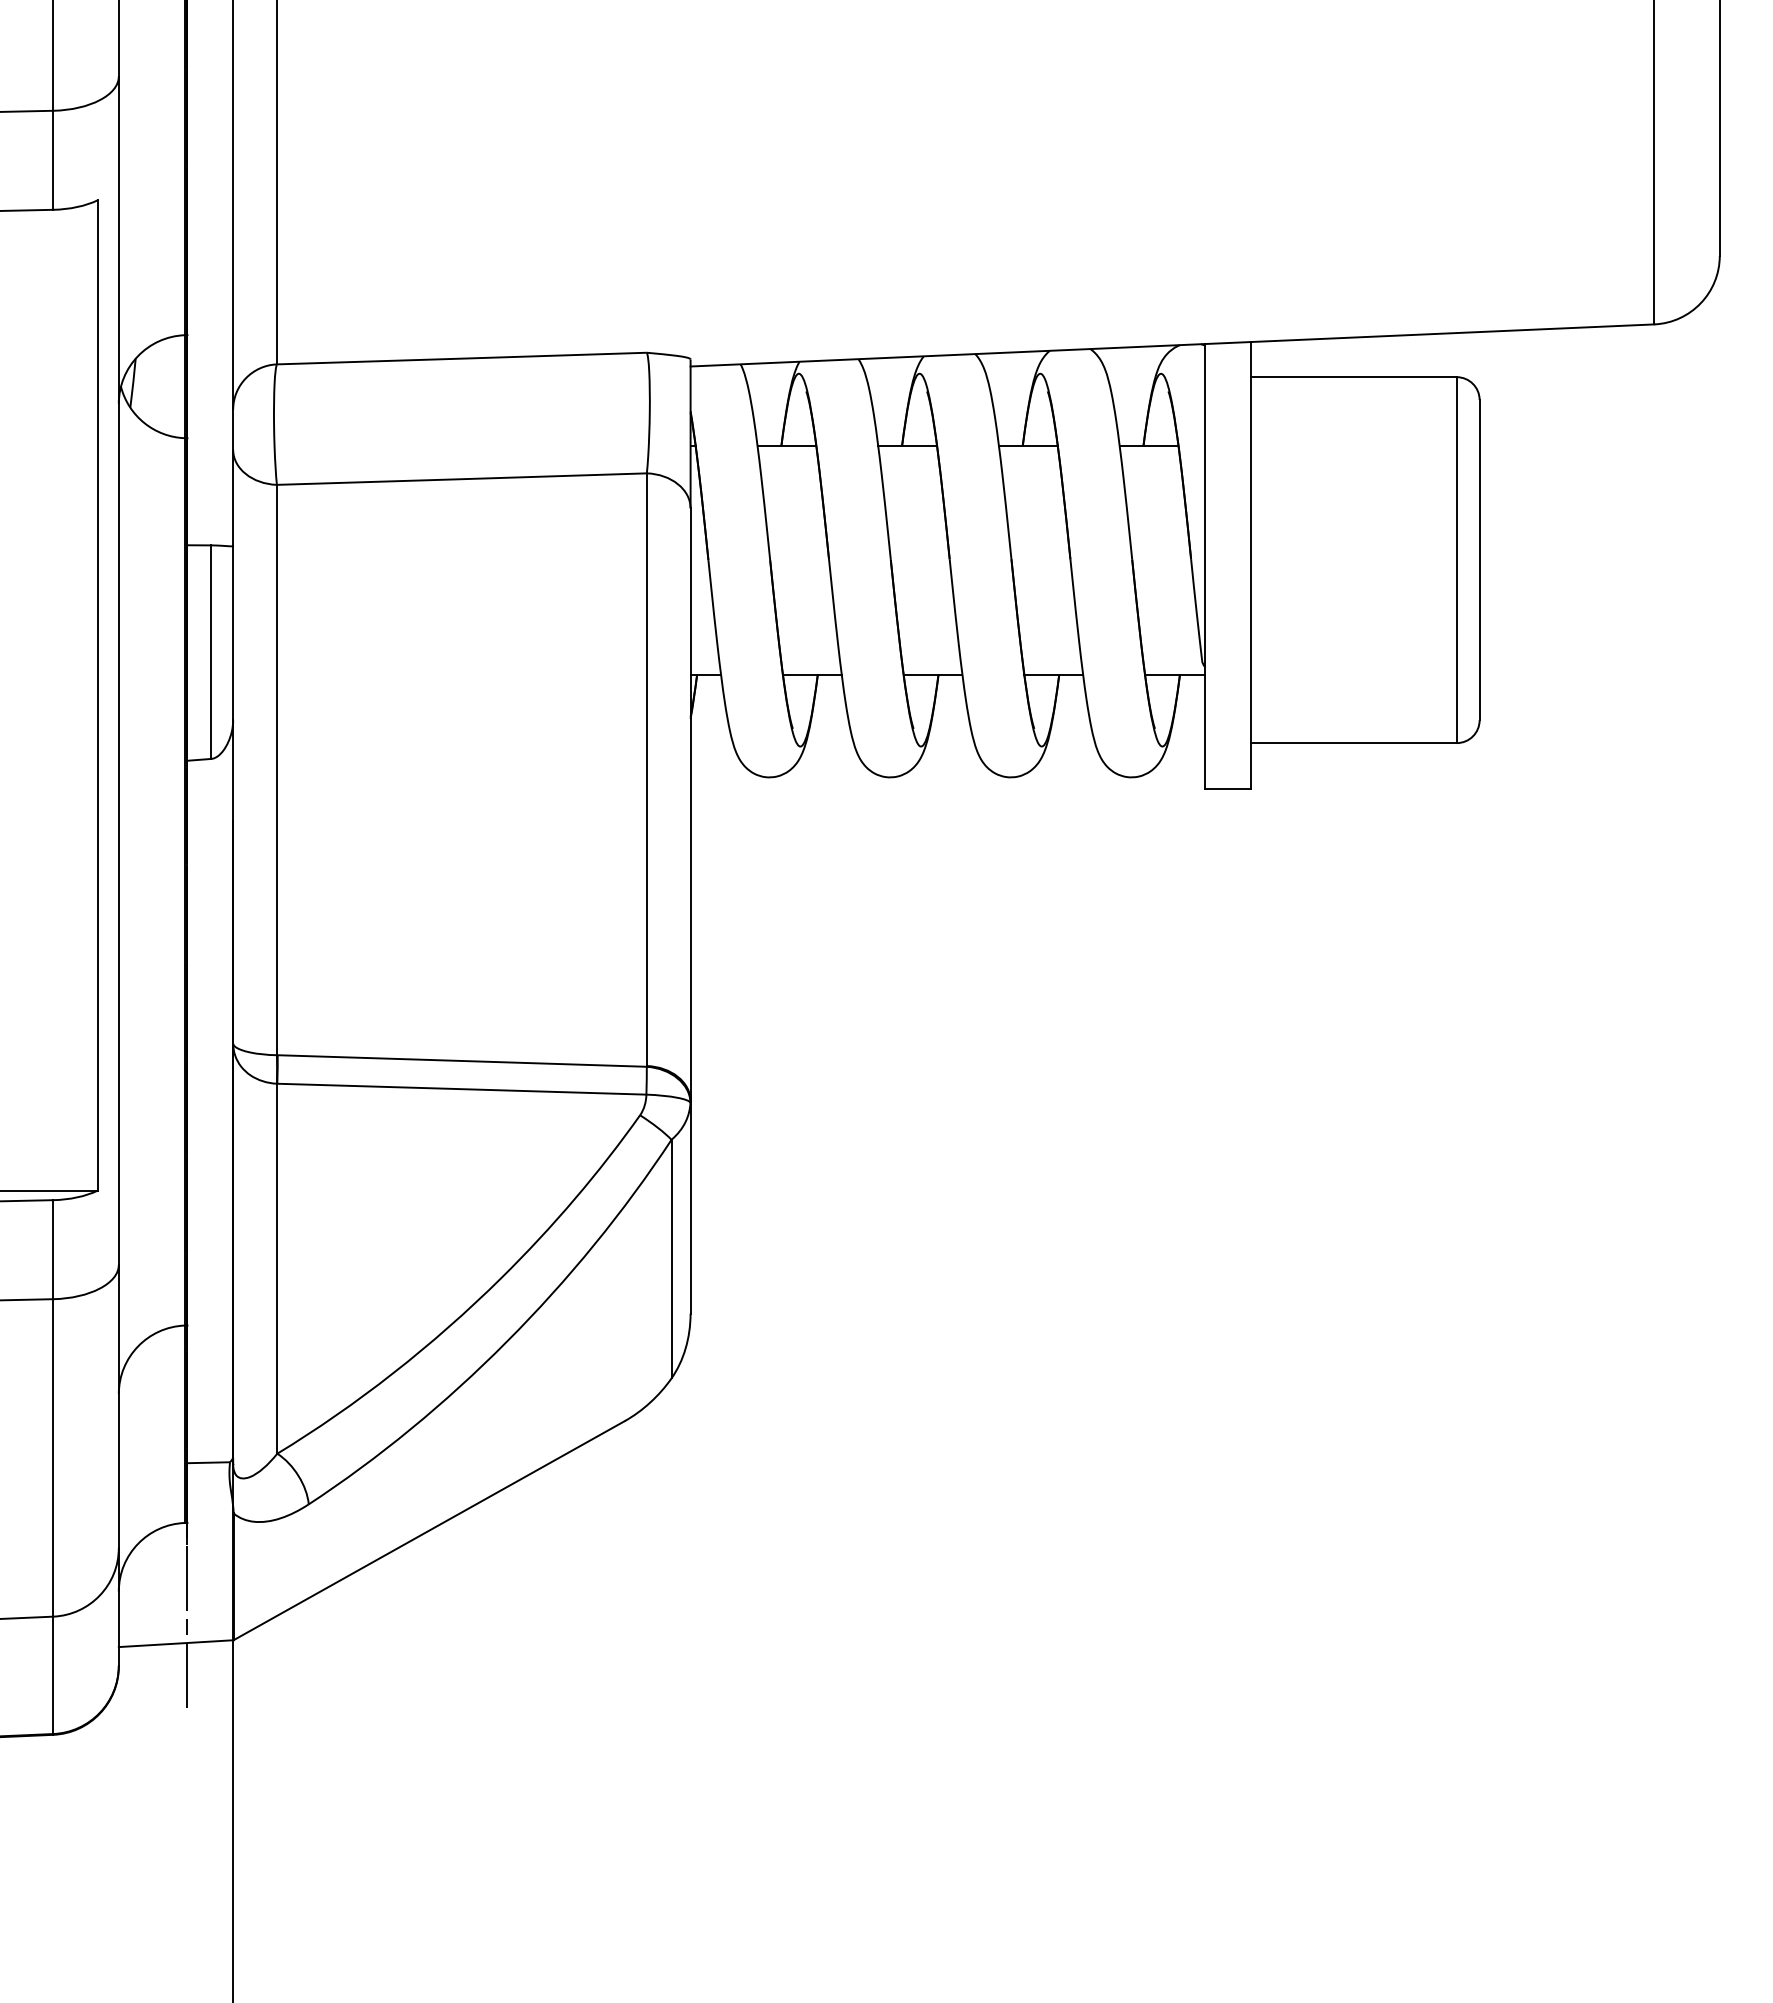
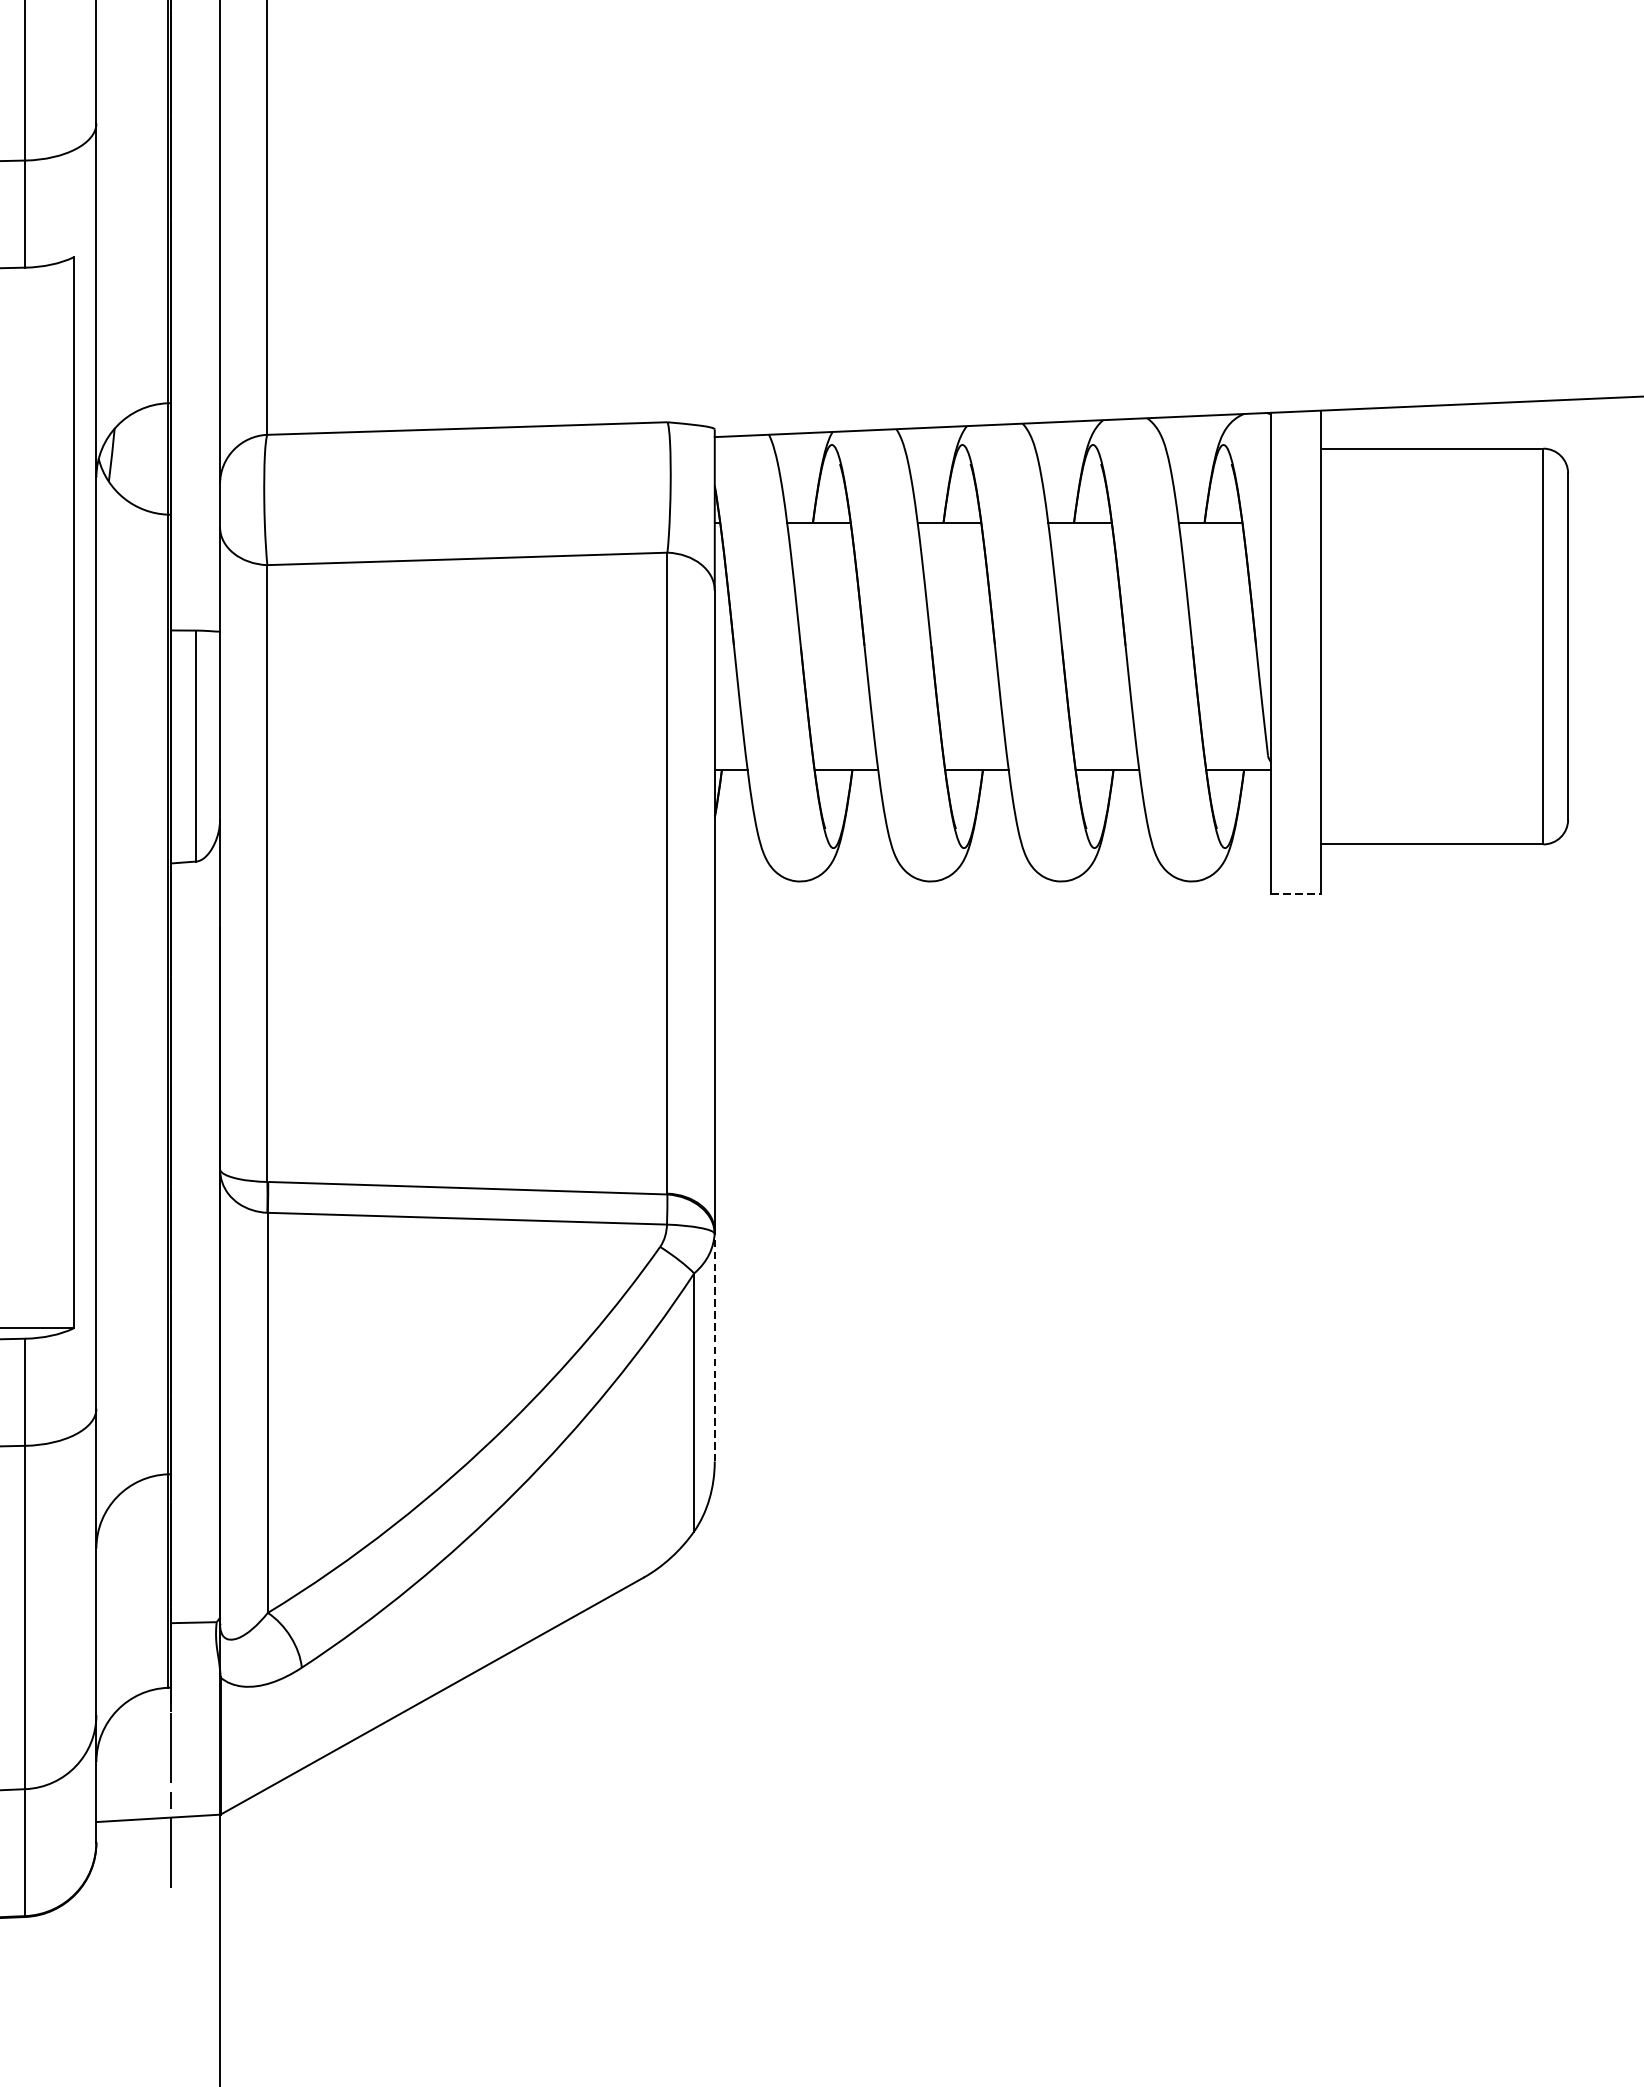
line: (1228, 788) -> (1296, 893), solid -> dashed
line: (690, 1206) -> (714, 1345), solid -> dashed

